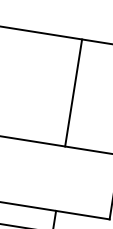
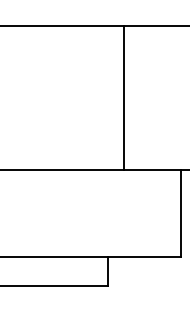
line: (73, 93) -> (123, 98), moved

